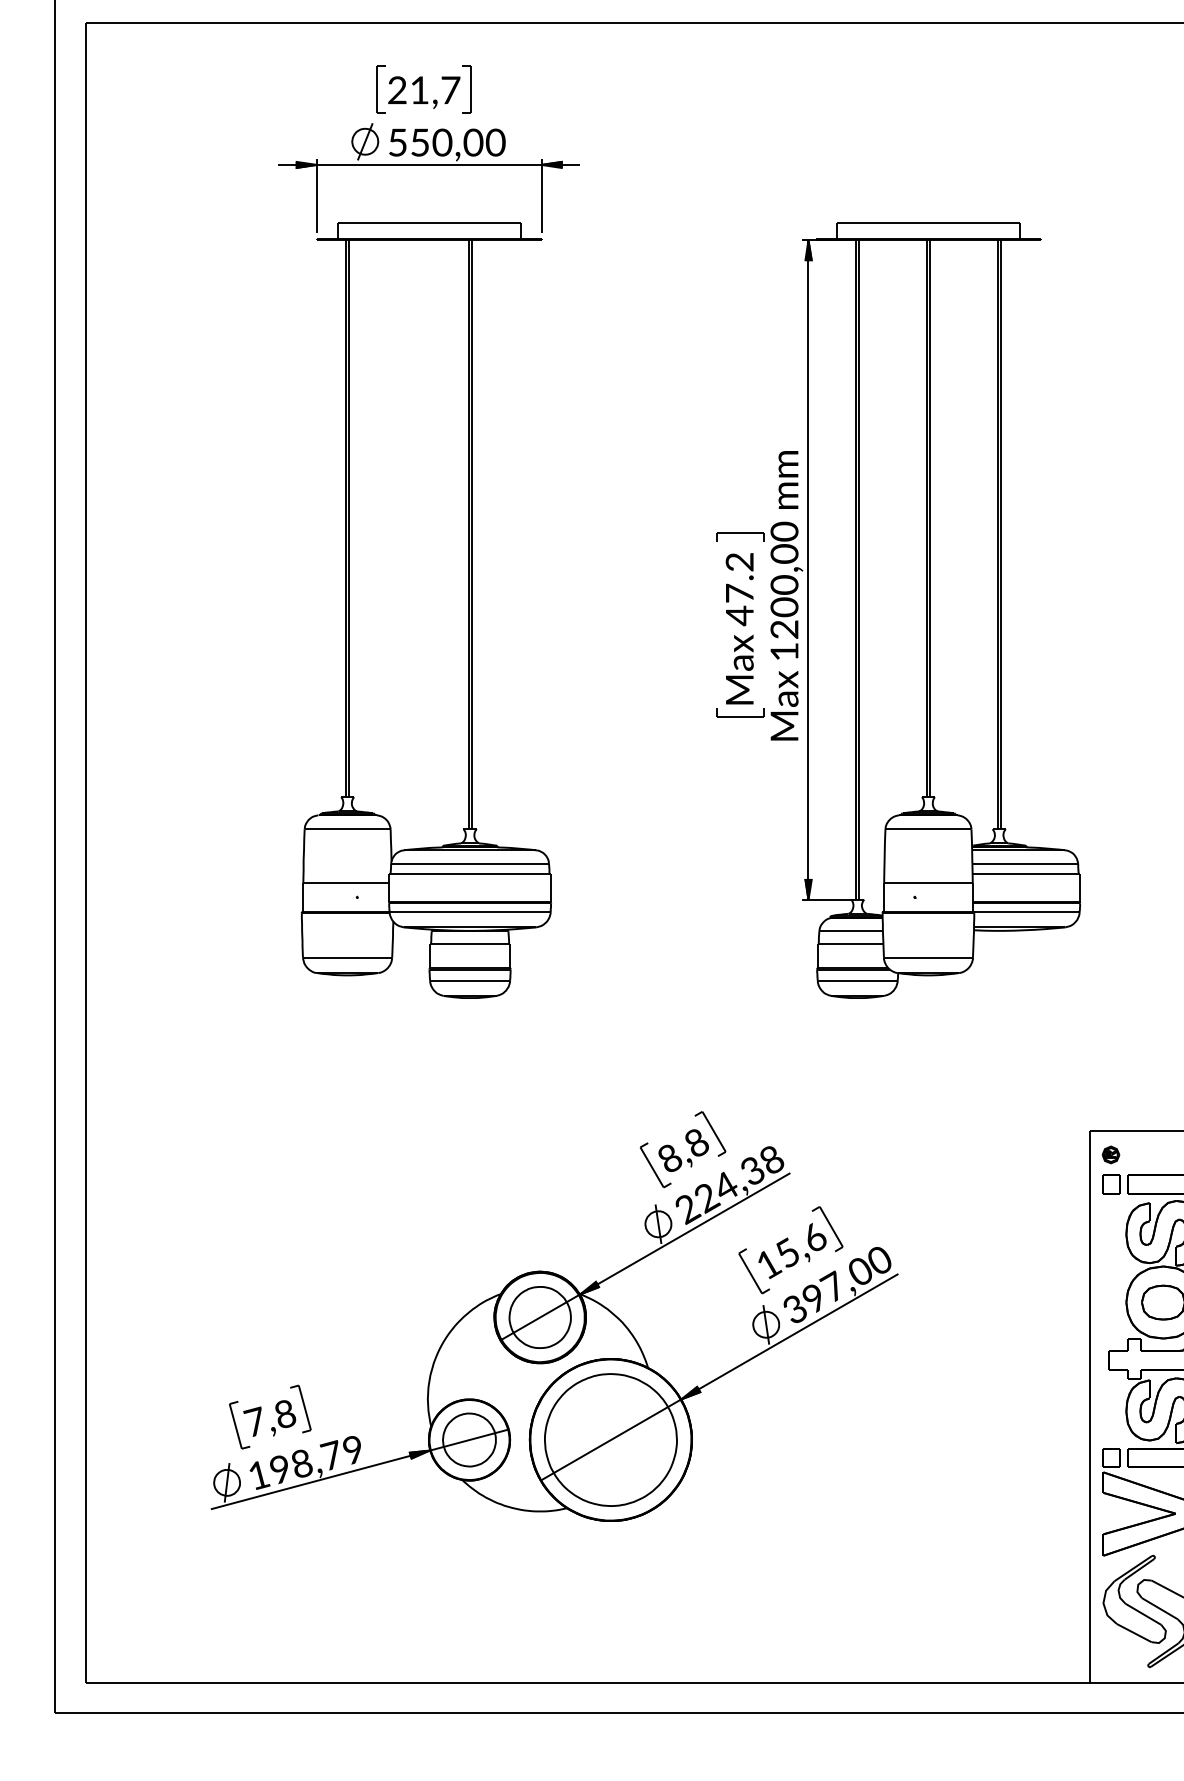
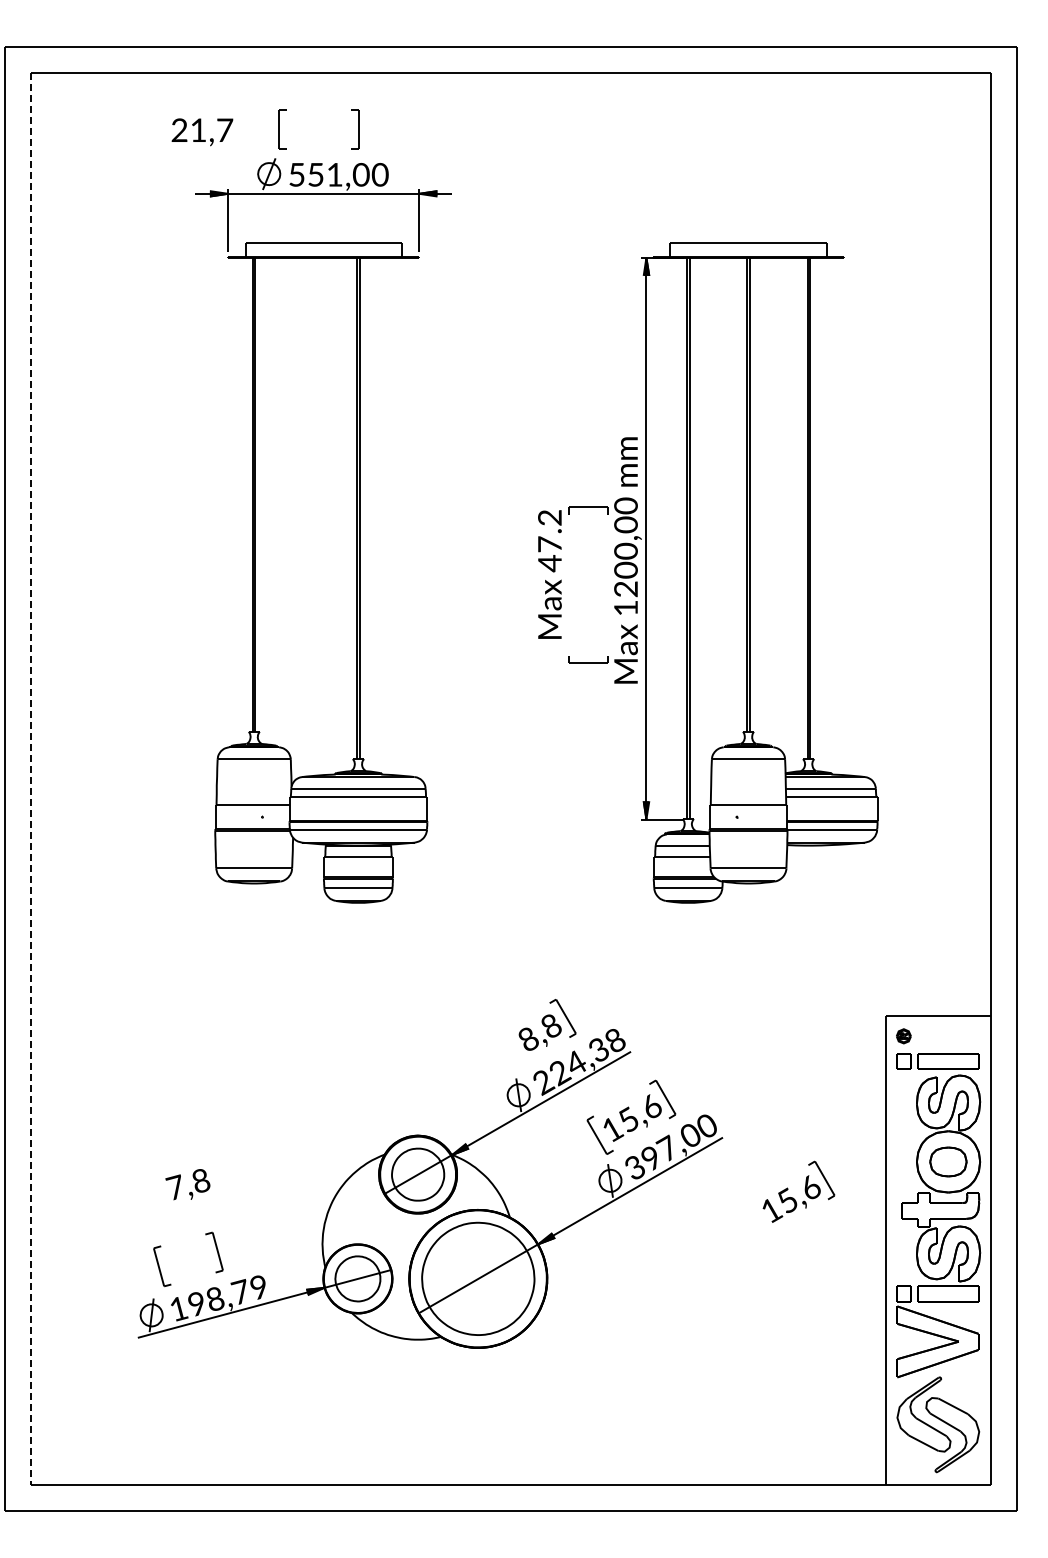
text: (424, 92) -> (202, 132), moved
text: (441, 142) -> (334, 174), 550,00 -> 551,00
text: (739, 628) -> (549, 574), moved
line: (85, 853) -> (31, 779), solid -> dashed
part: (654, 1164) -> (515, 1044), removed
part: (994, 1336) -> (804, 1190), added
text: (269, 1418) -> (187, 1184), moved

